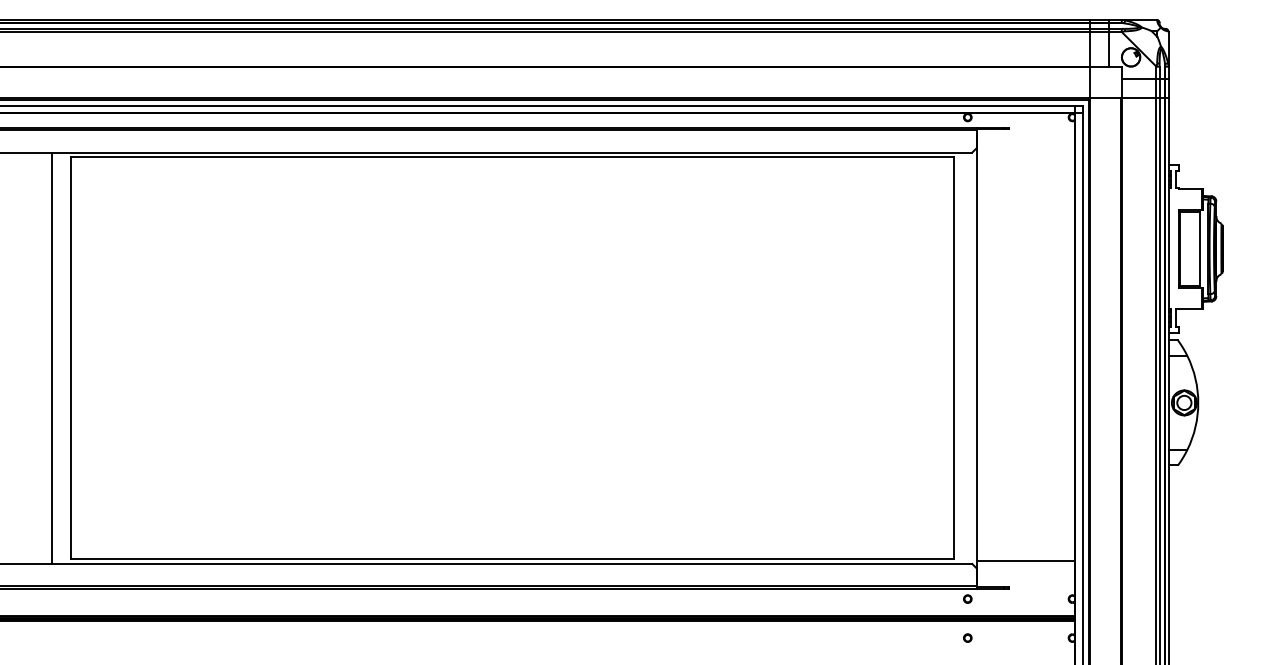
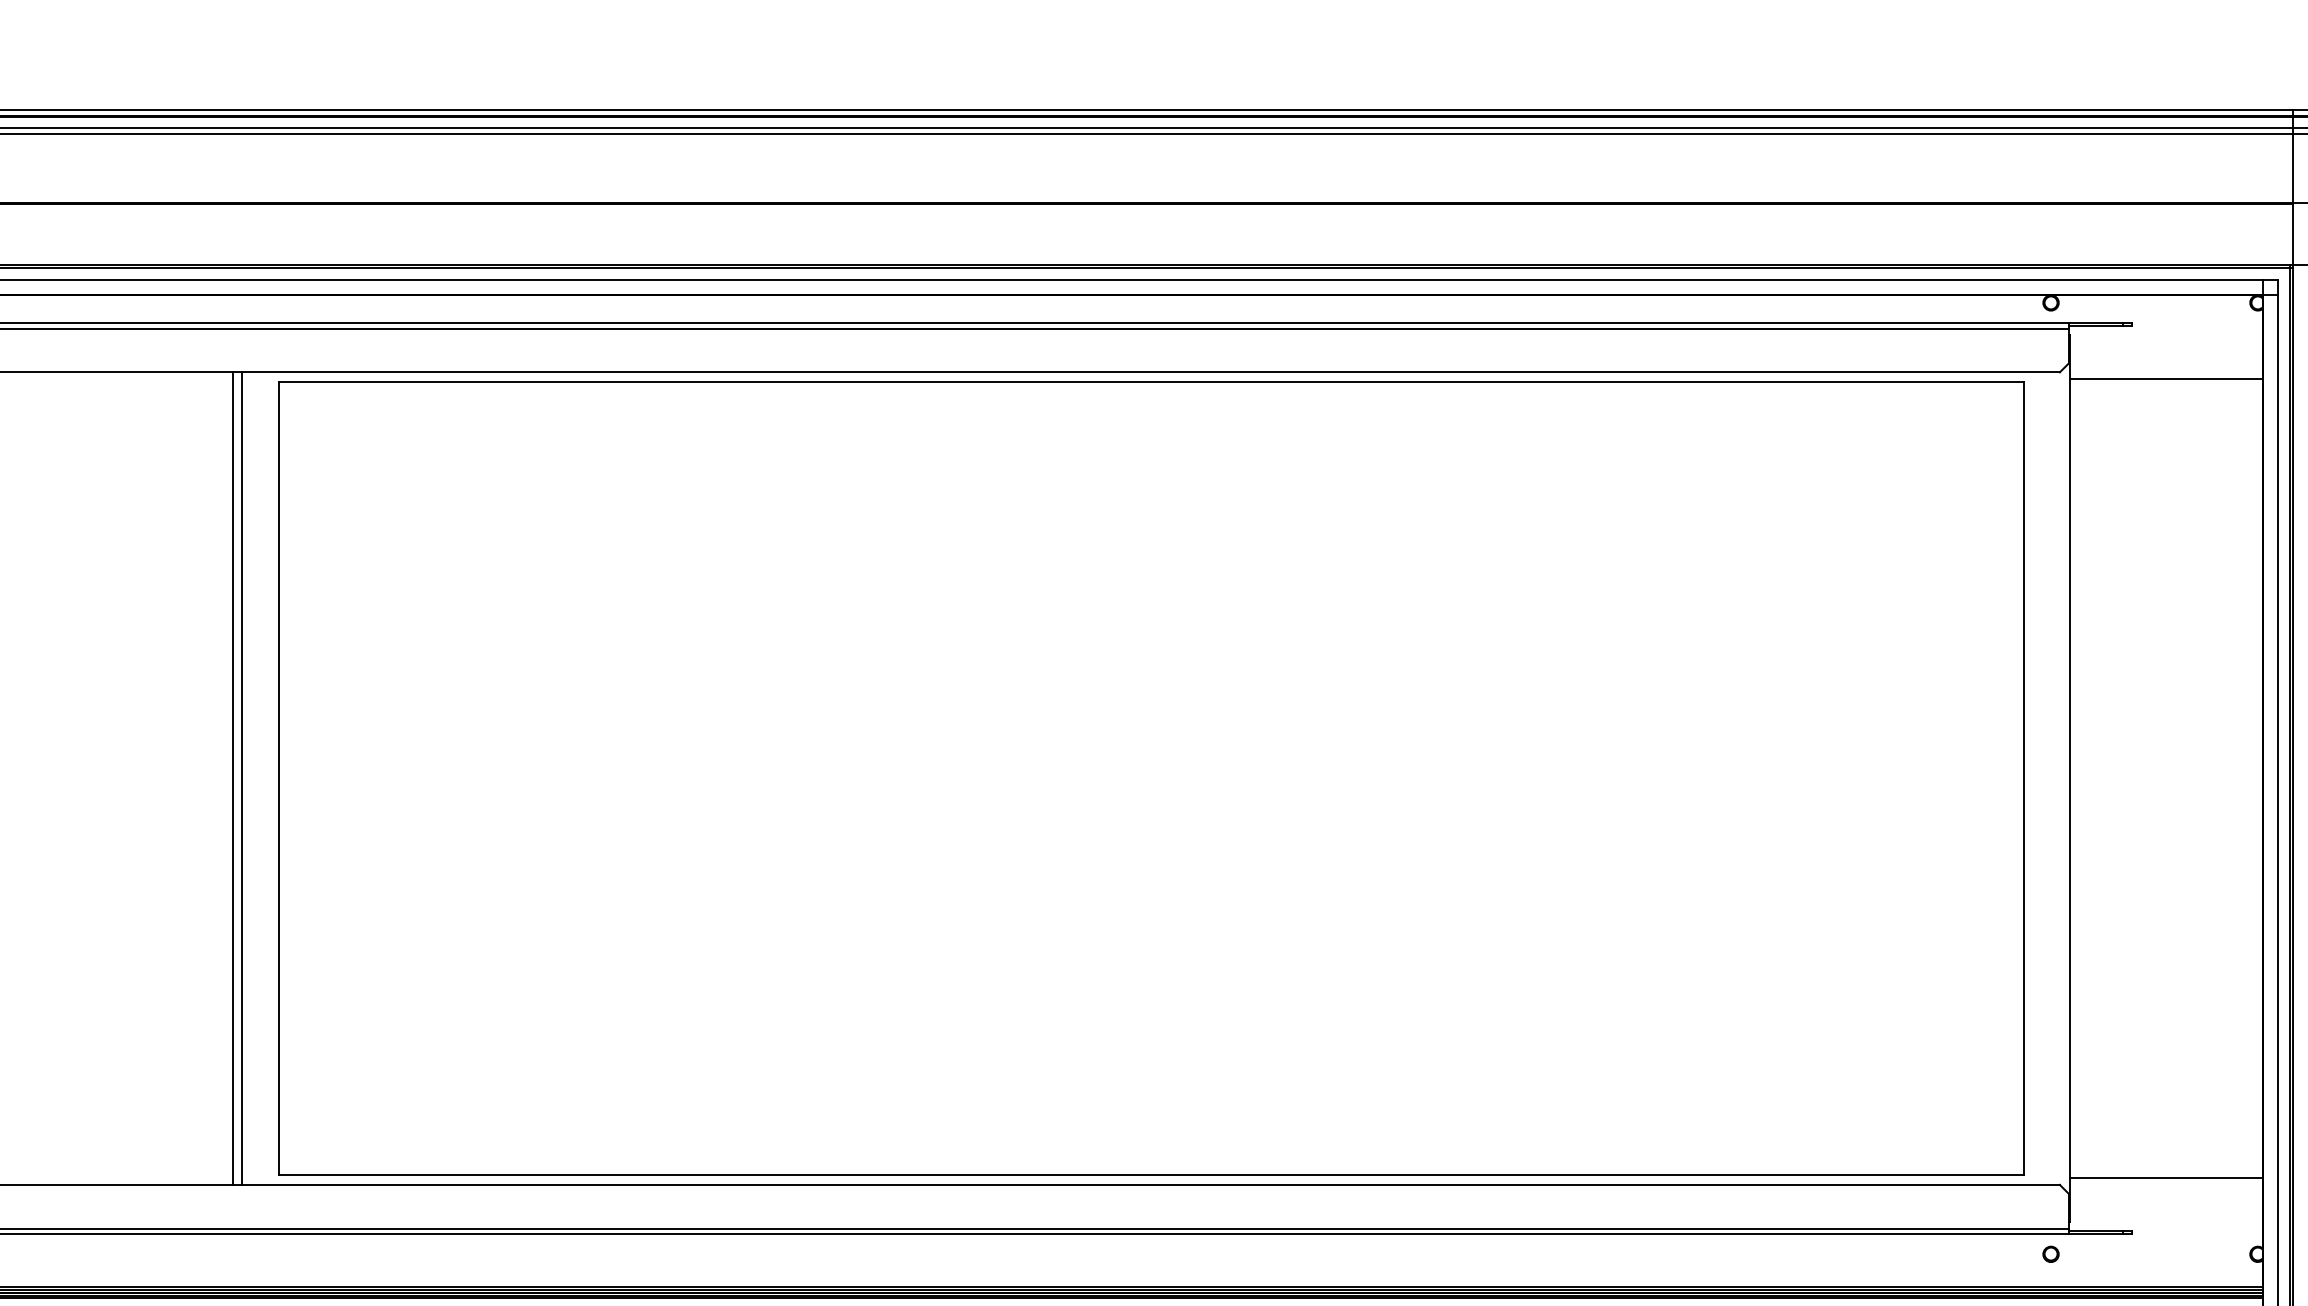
line: (1026, 156) -> (2166, 380), added
line: (47, 357) -> (233, 777), added

